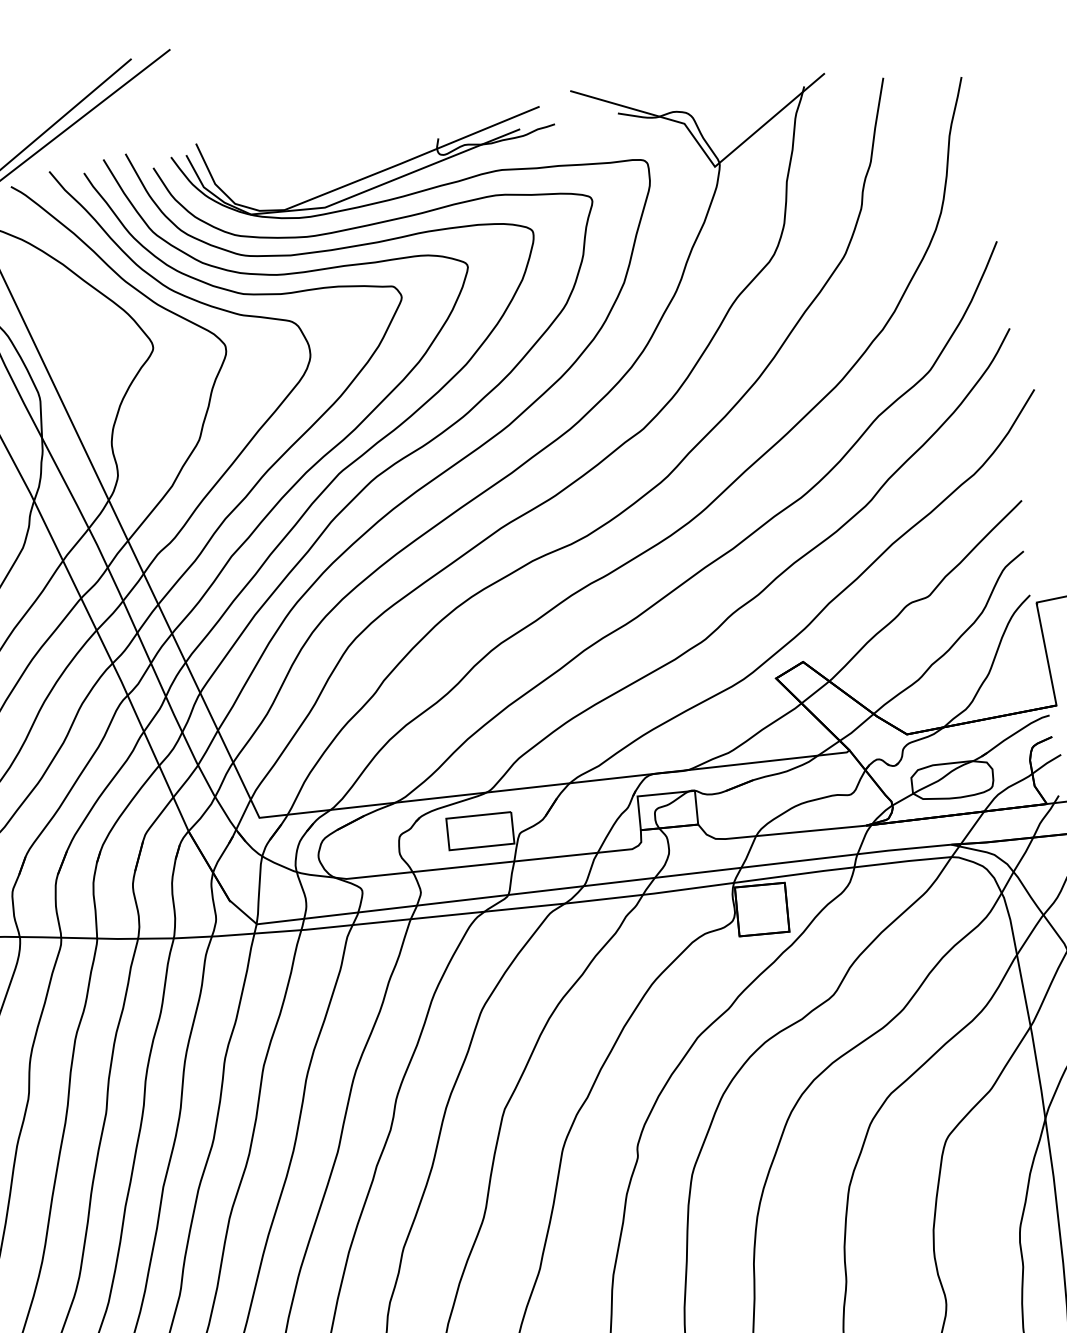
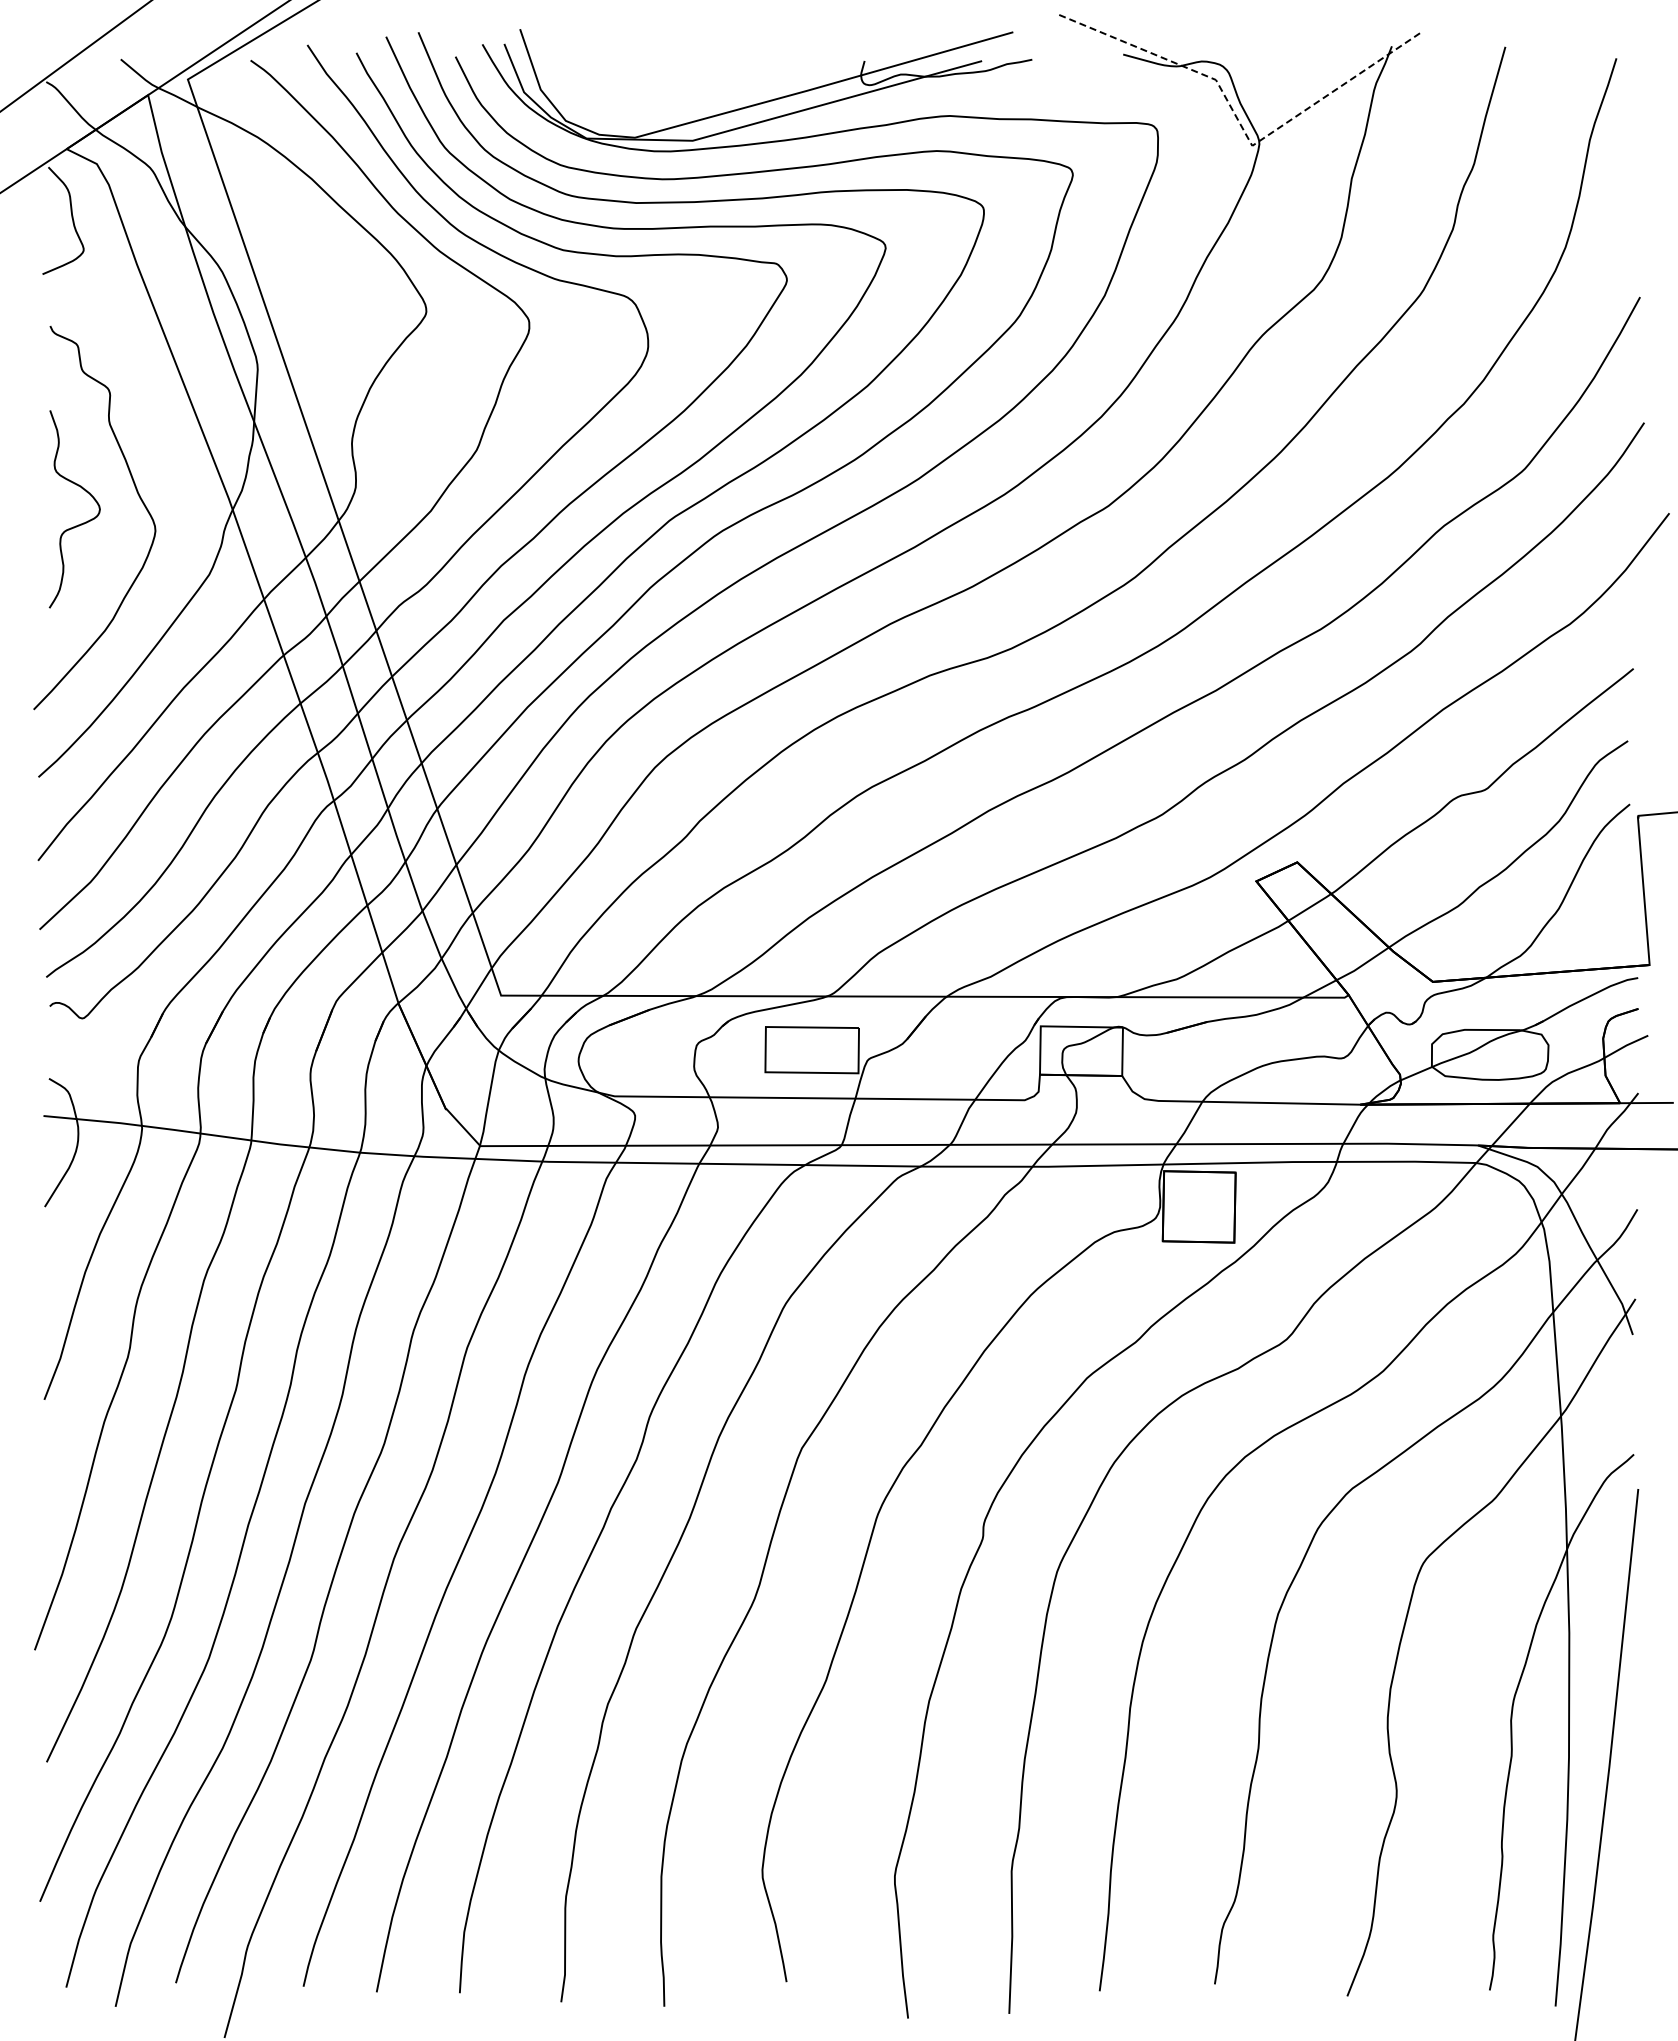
line: (706, 155) -> (1242, 128), solid -> dashed

